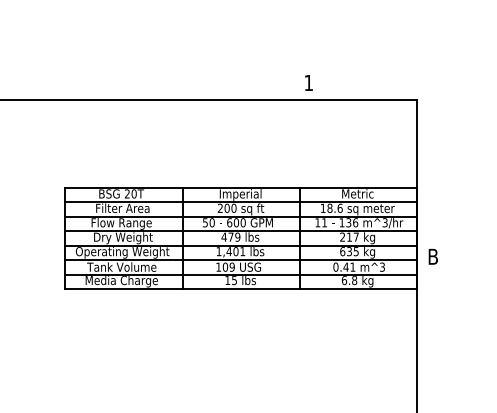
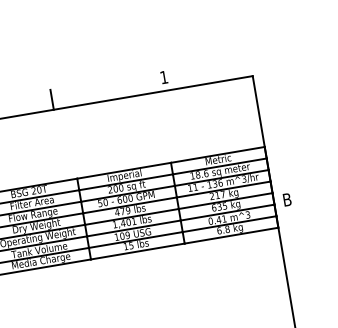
line: (168, 86) -> (52, 99), added

